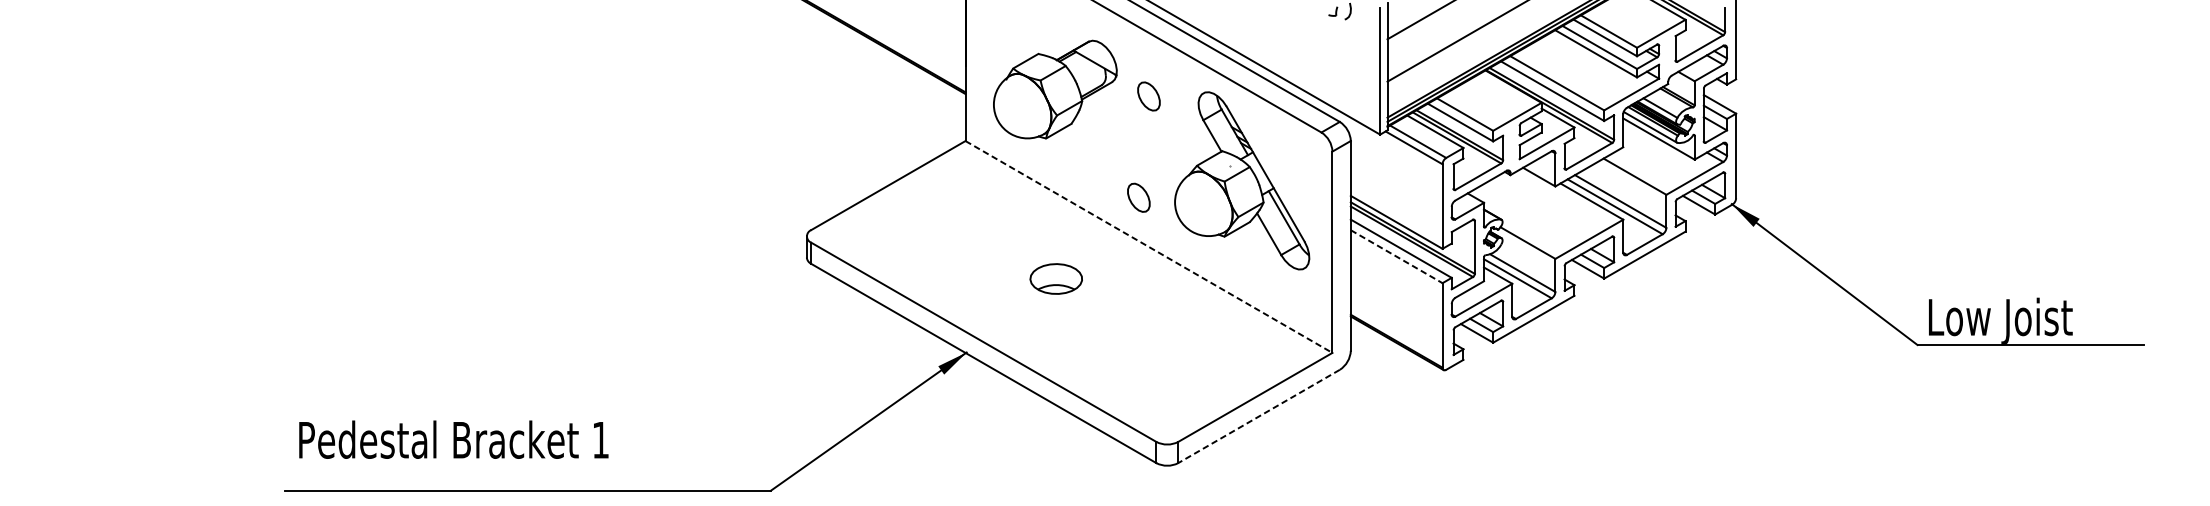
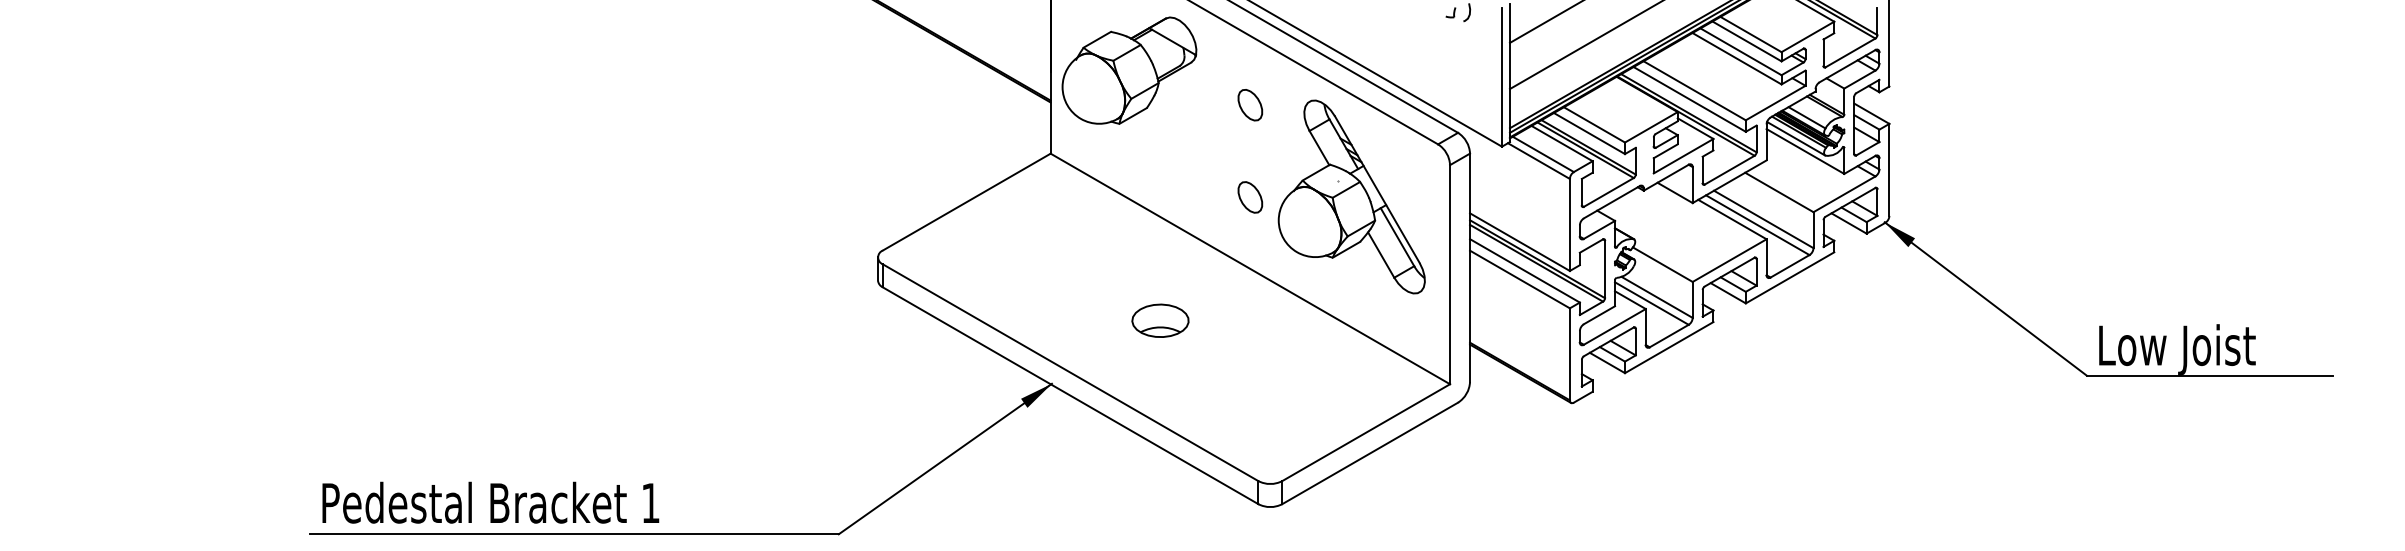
part: (1055, 89) -> (1129, 70), moved
part: (1138, 197) -> (1250, 197), moved
line: (1149, 246) -> (1250, 268), dashed -> solid
line: (1396, 256) -> (1519, 279), dashed -> solid
part: (1056, 278) -> (1160, 320), moved
line: (1258, 416) -> (1369, 453), dashed -> solid
text: (453, 439) -> (490, 502), moved

